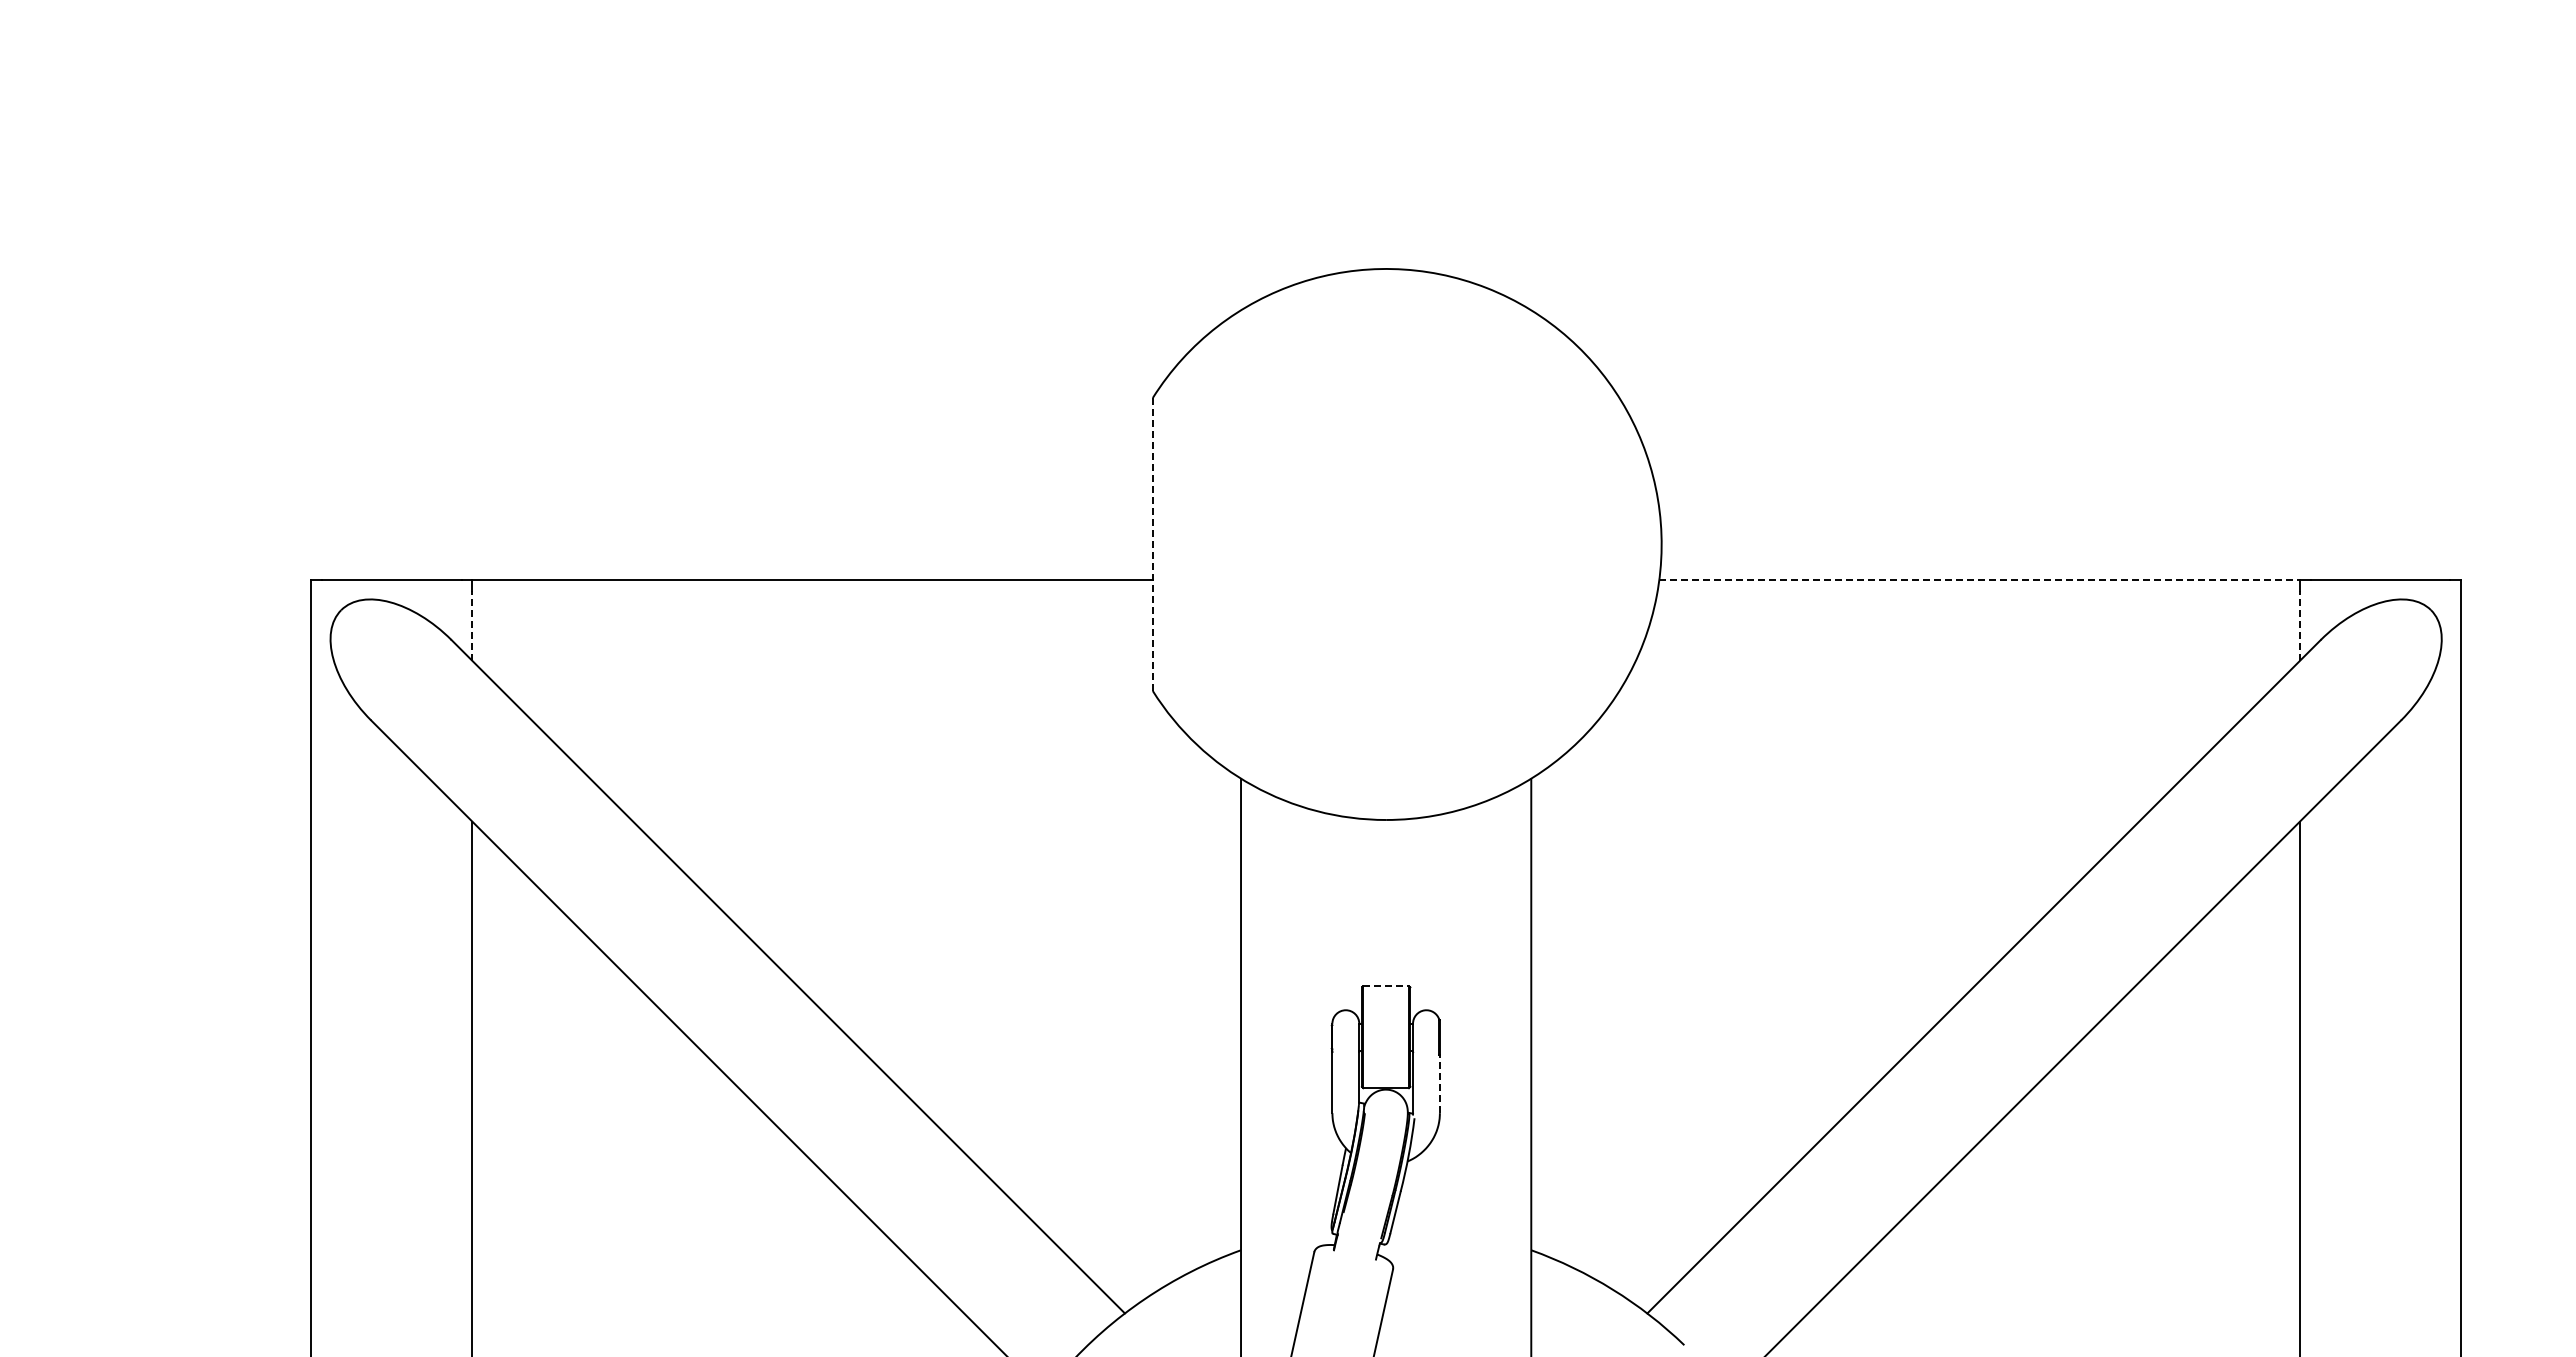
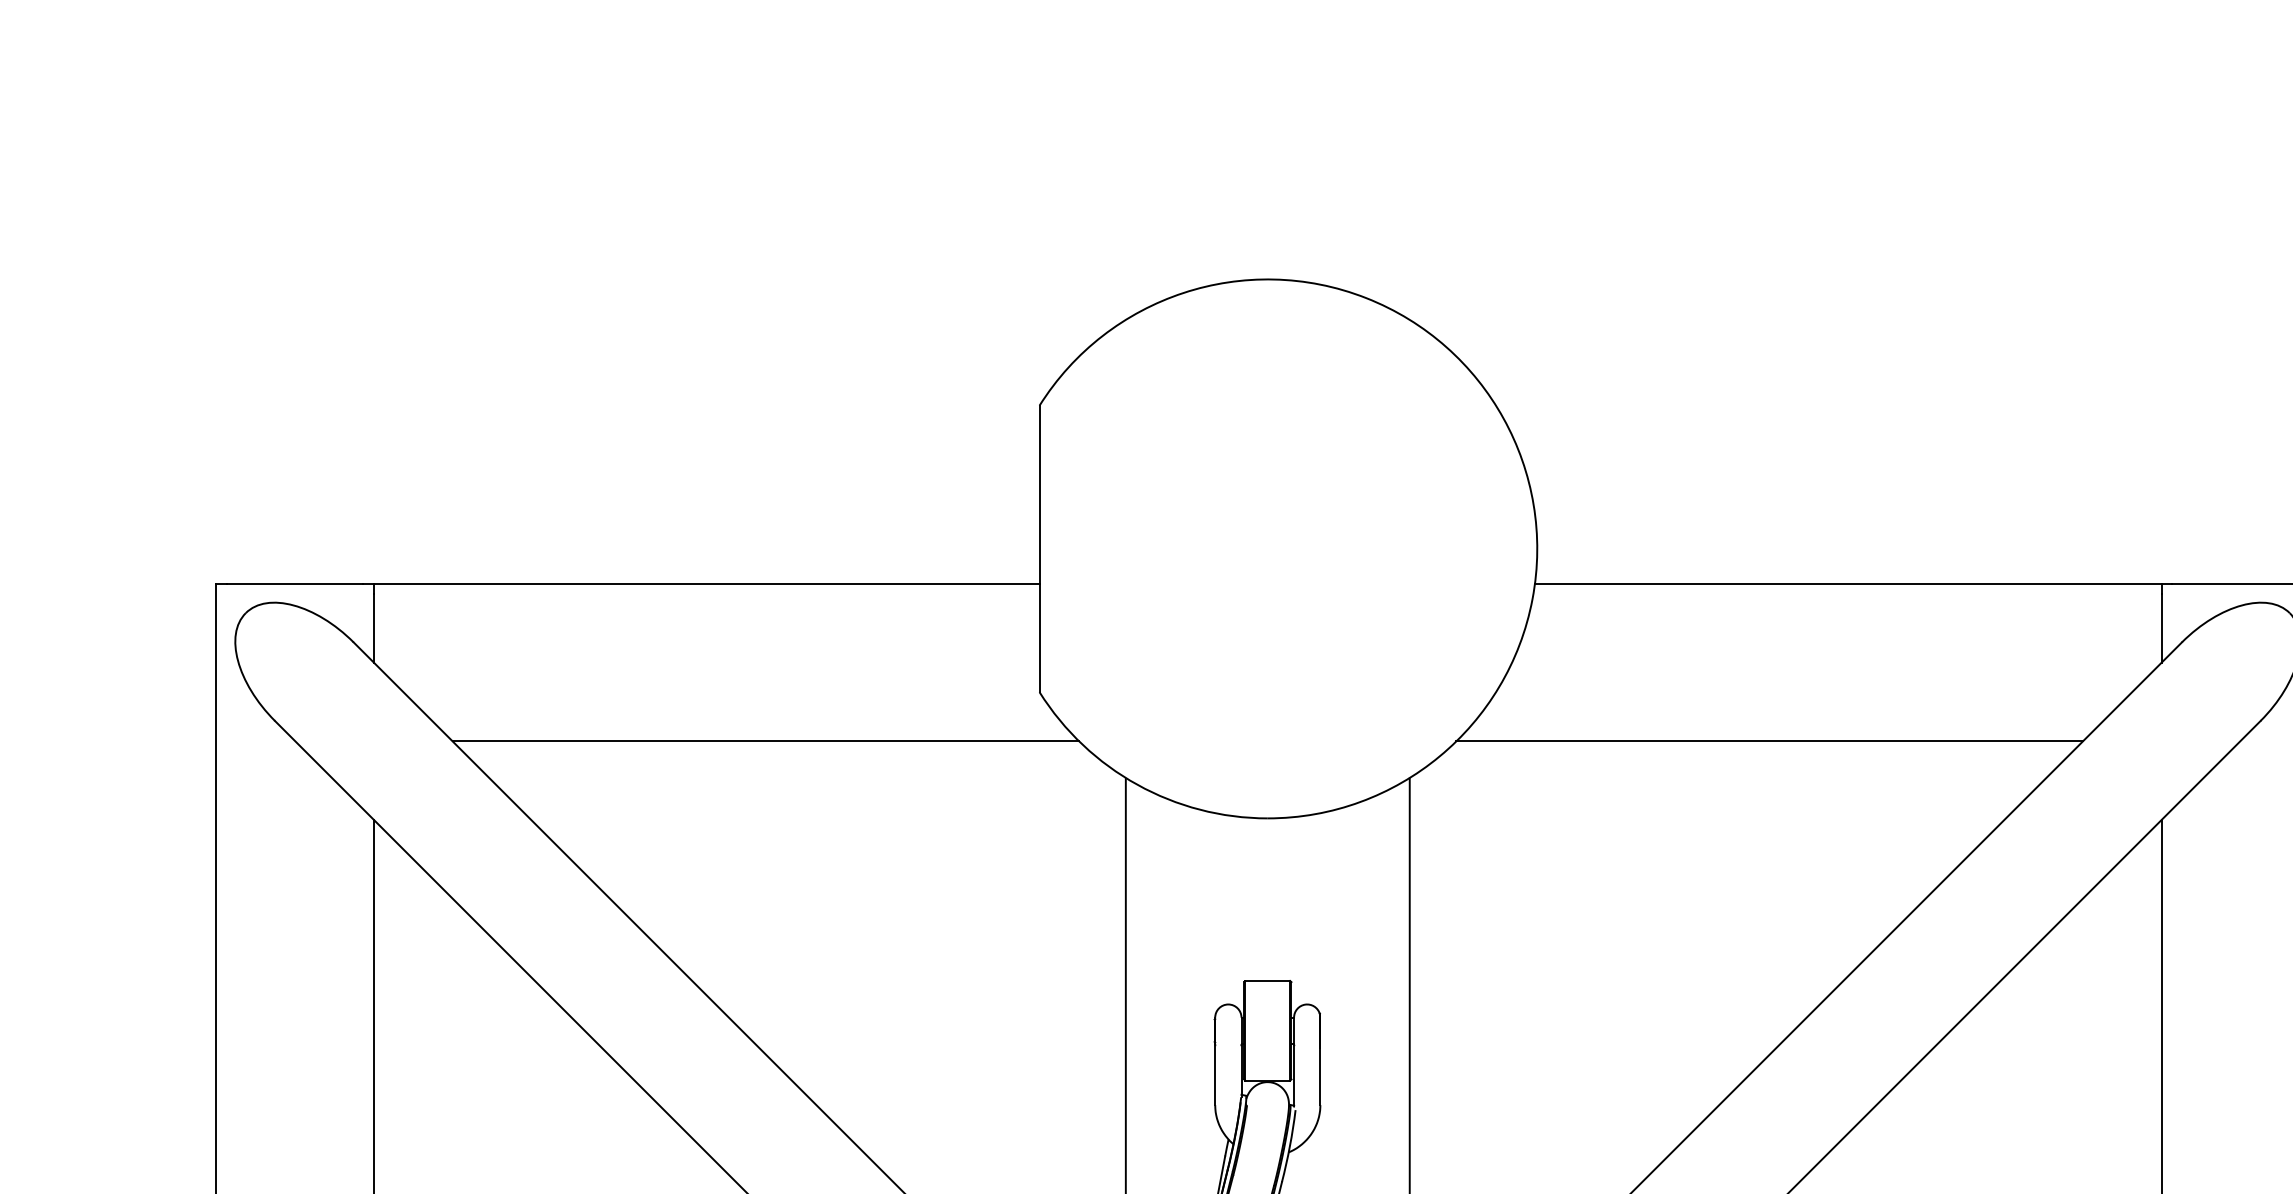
line: (1152, 545) -> (1039, 549), dashed -> solid
line: (1980, 579) -> (1849, 583), dashed -> solid
line: (472, 625) -> (374, 628), dashed -> solid
line: (2299, 625) -> (2161, 628), dashed -> solid
line: (872, 741) -> (765, 741), added
line: (1899, 741) -> (1769, 741), added
line: (1386, 986) -> (1268, 981), dashed -> solid
line: (1439, 1083) -> (1319, 1076), dashed -> solid

